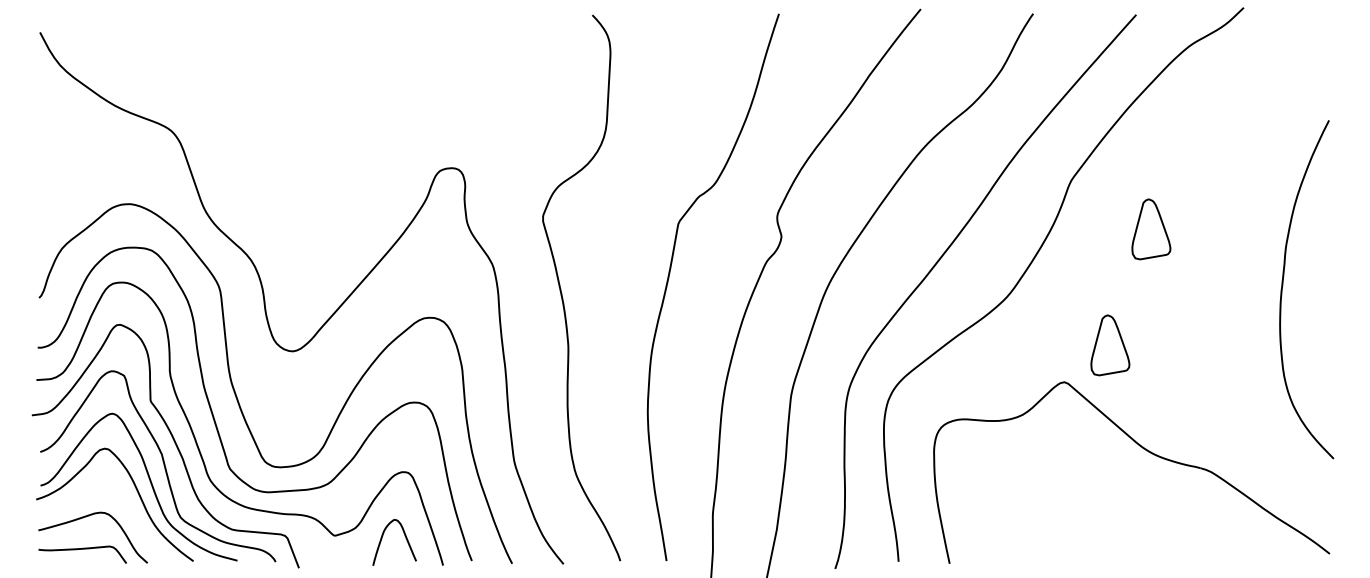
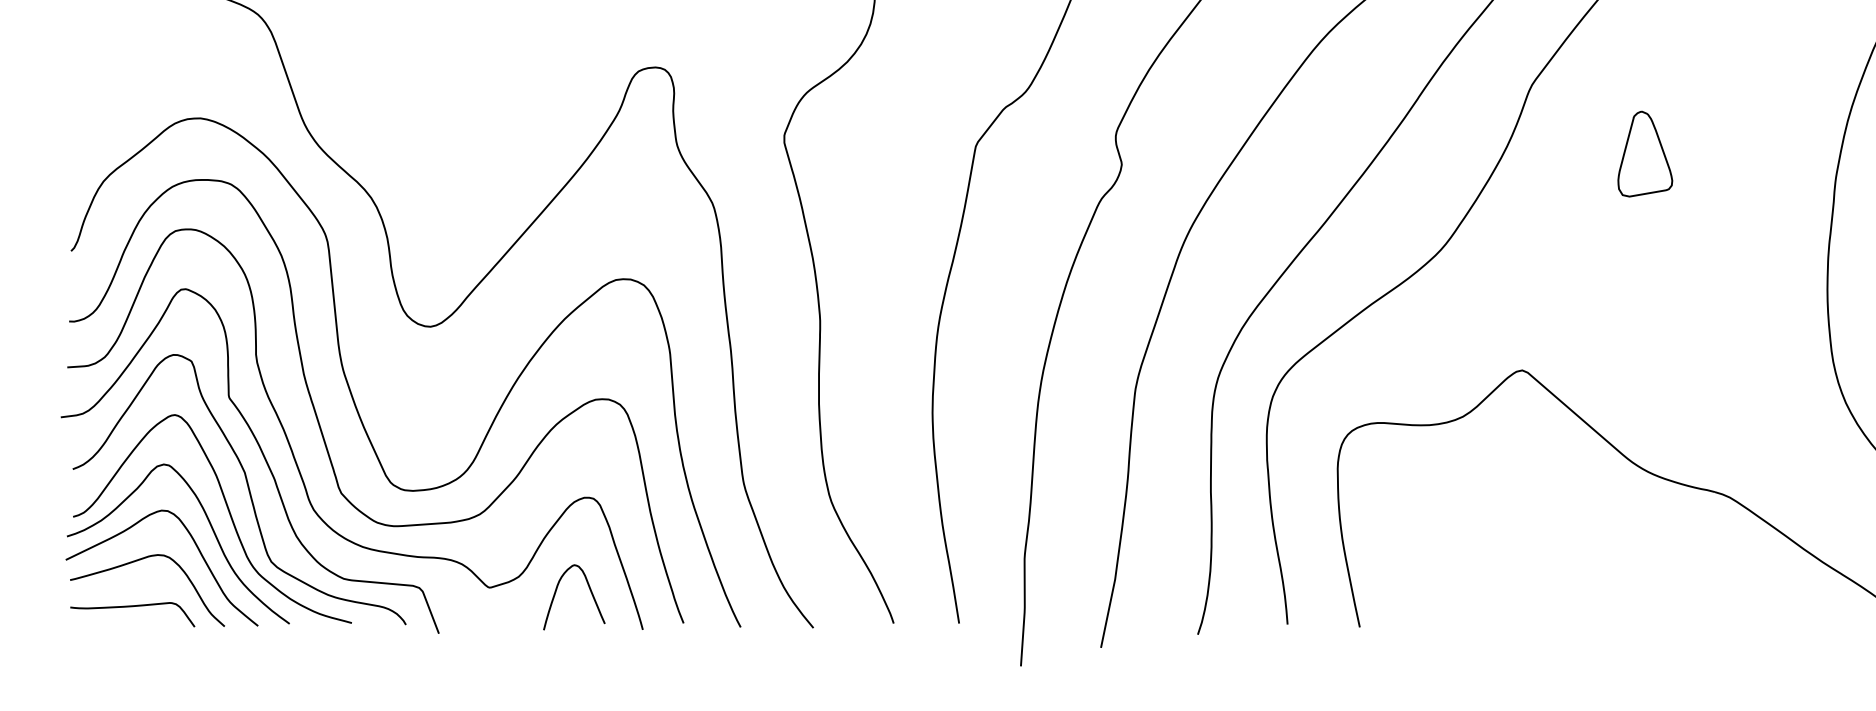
part: (1110, 345) -> (1587, 318), removed
curve: (128, 509) -> (197, 550), added

